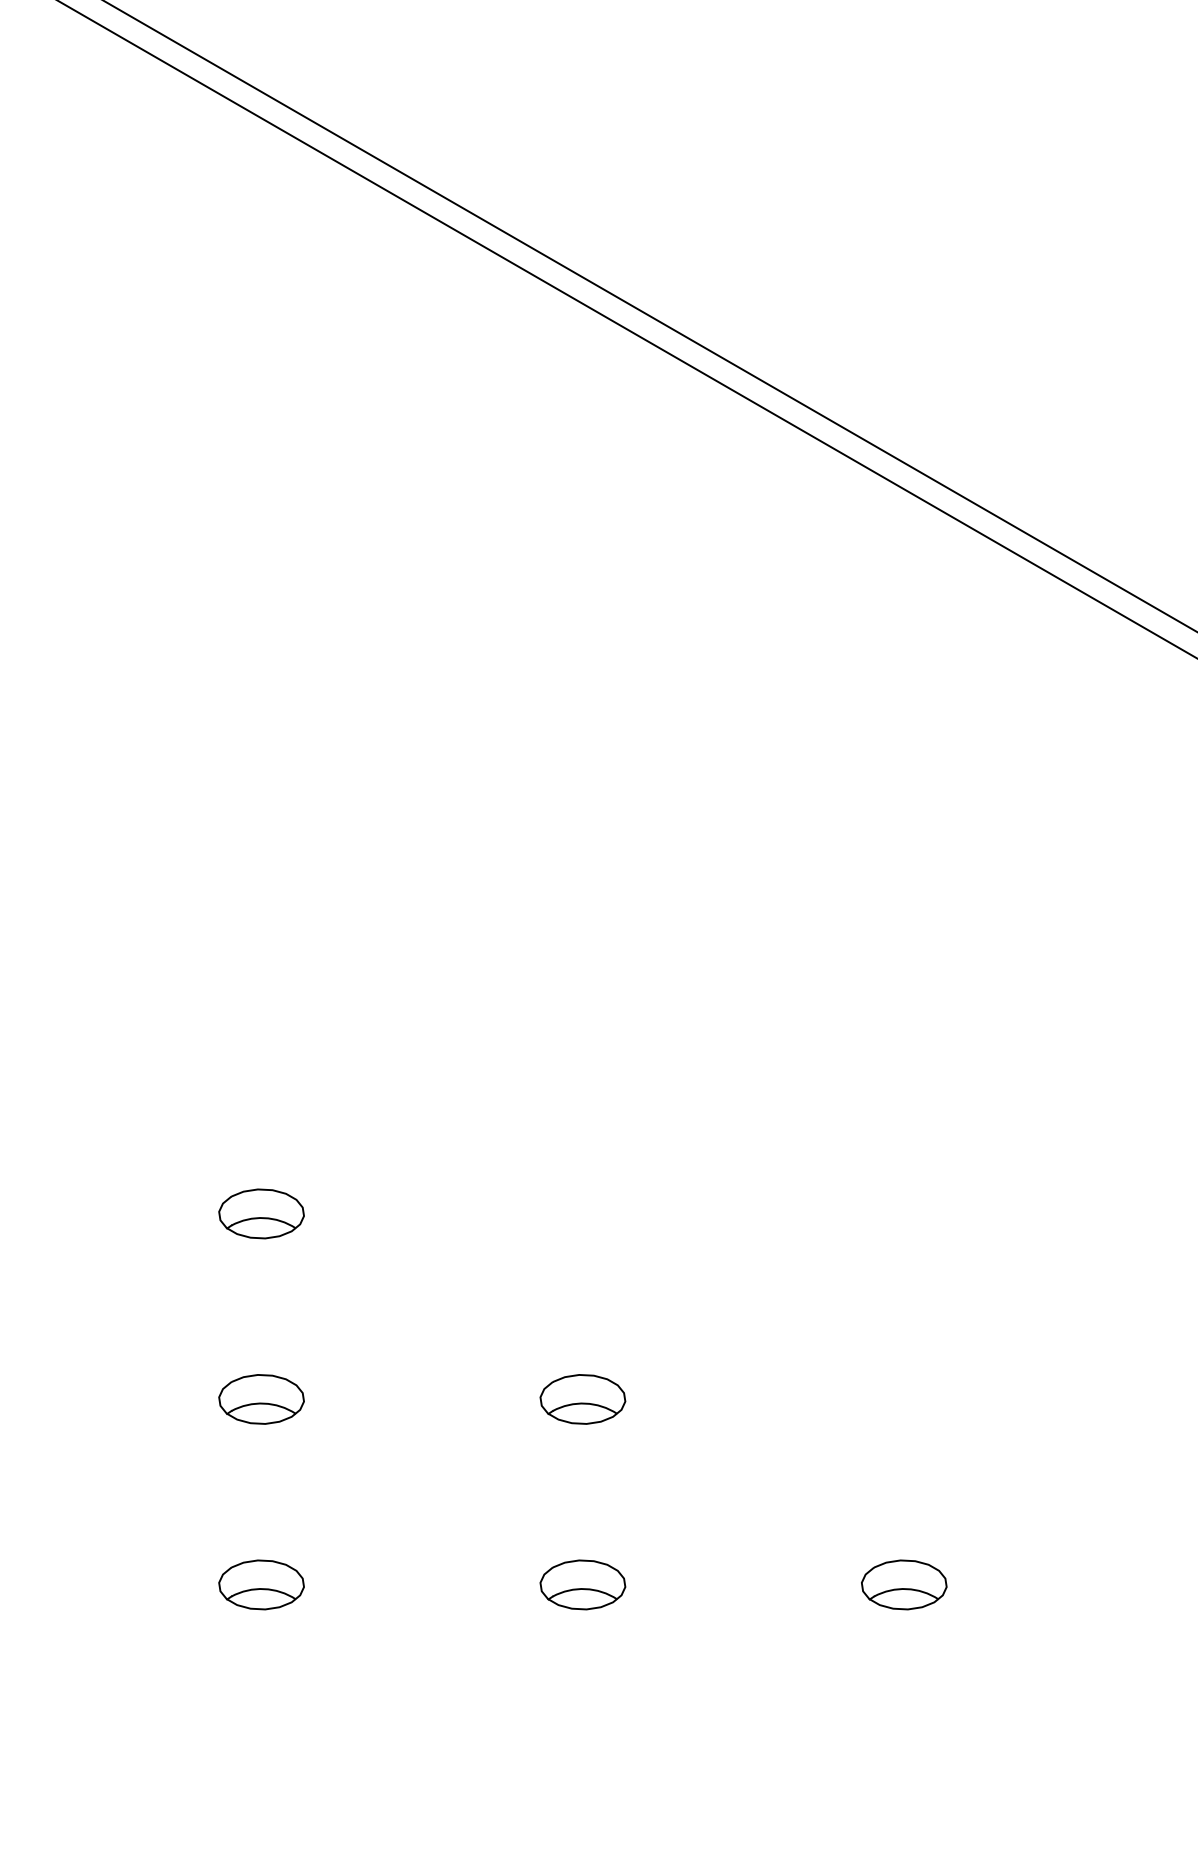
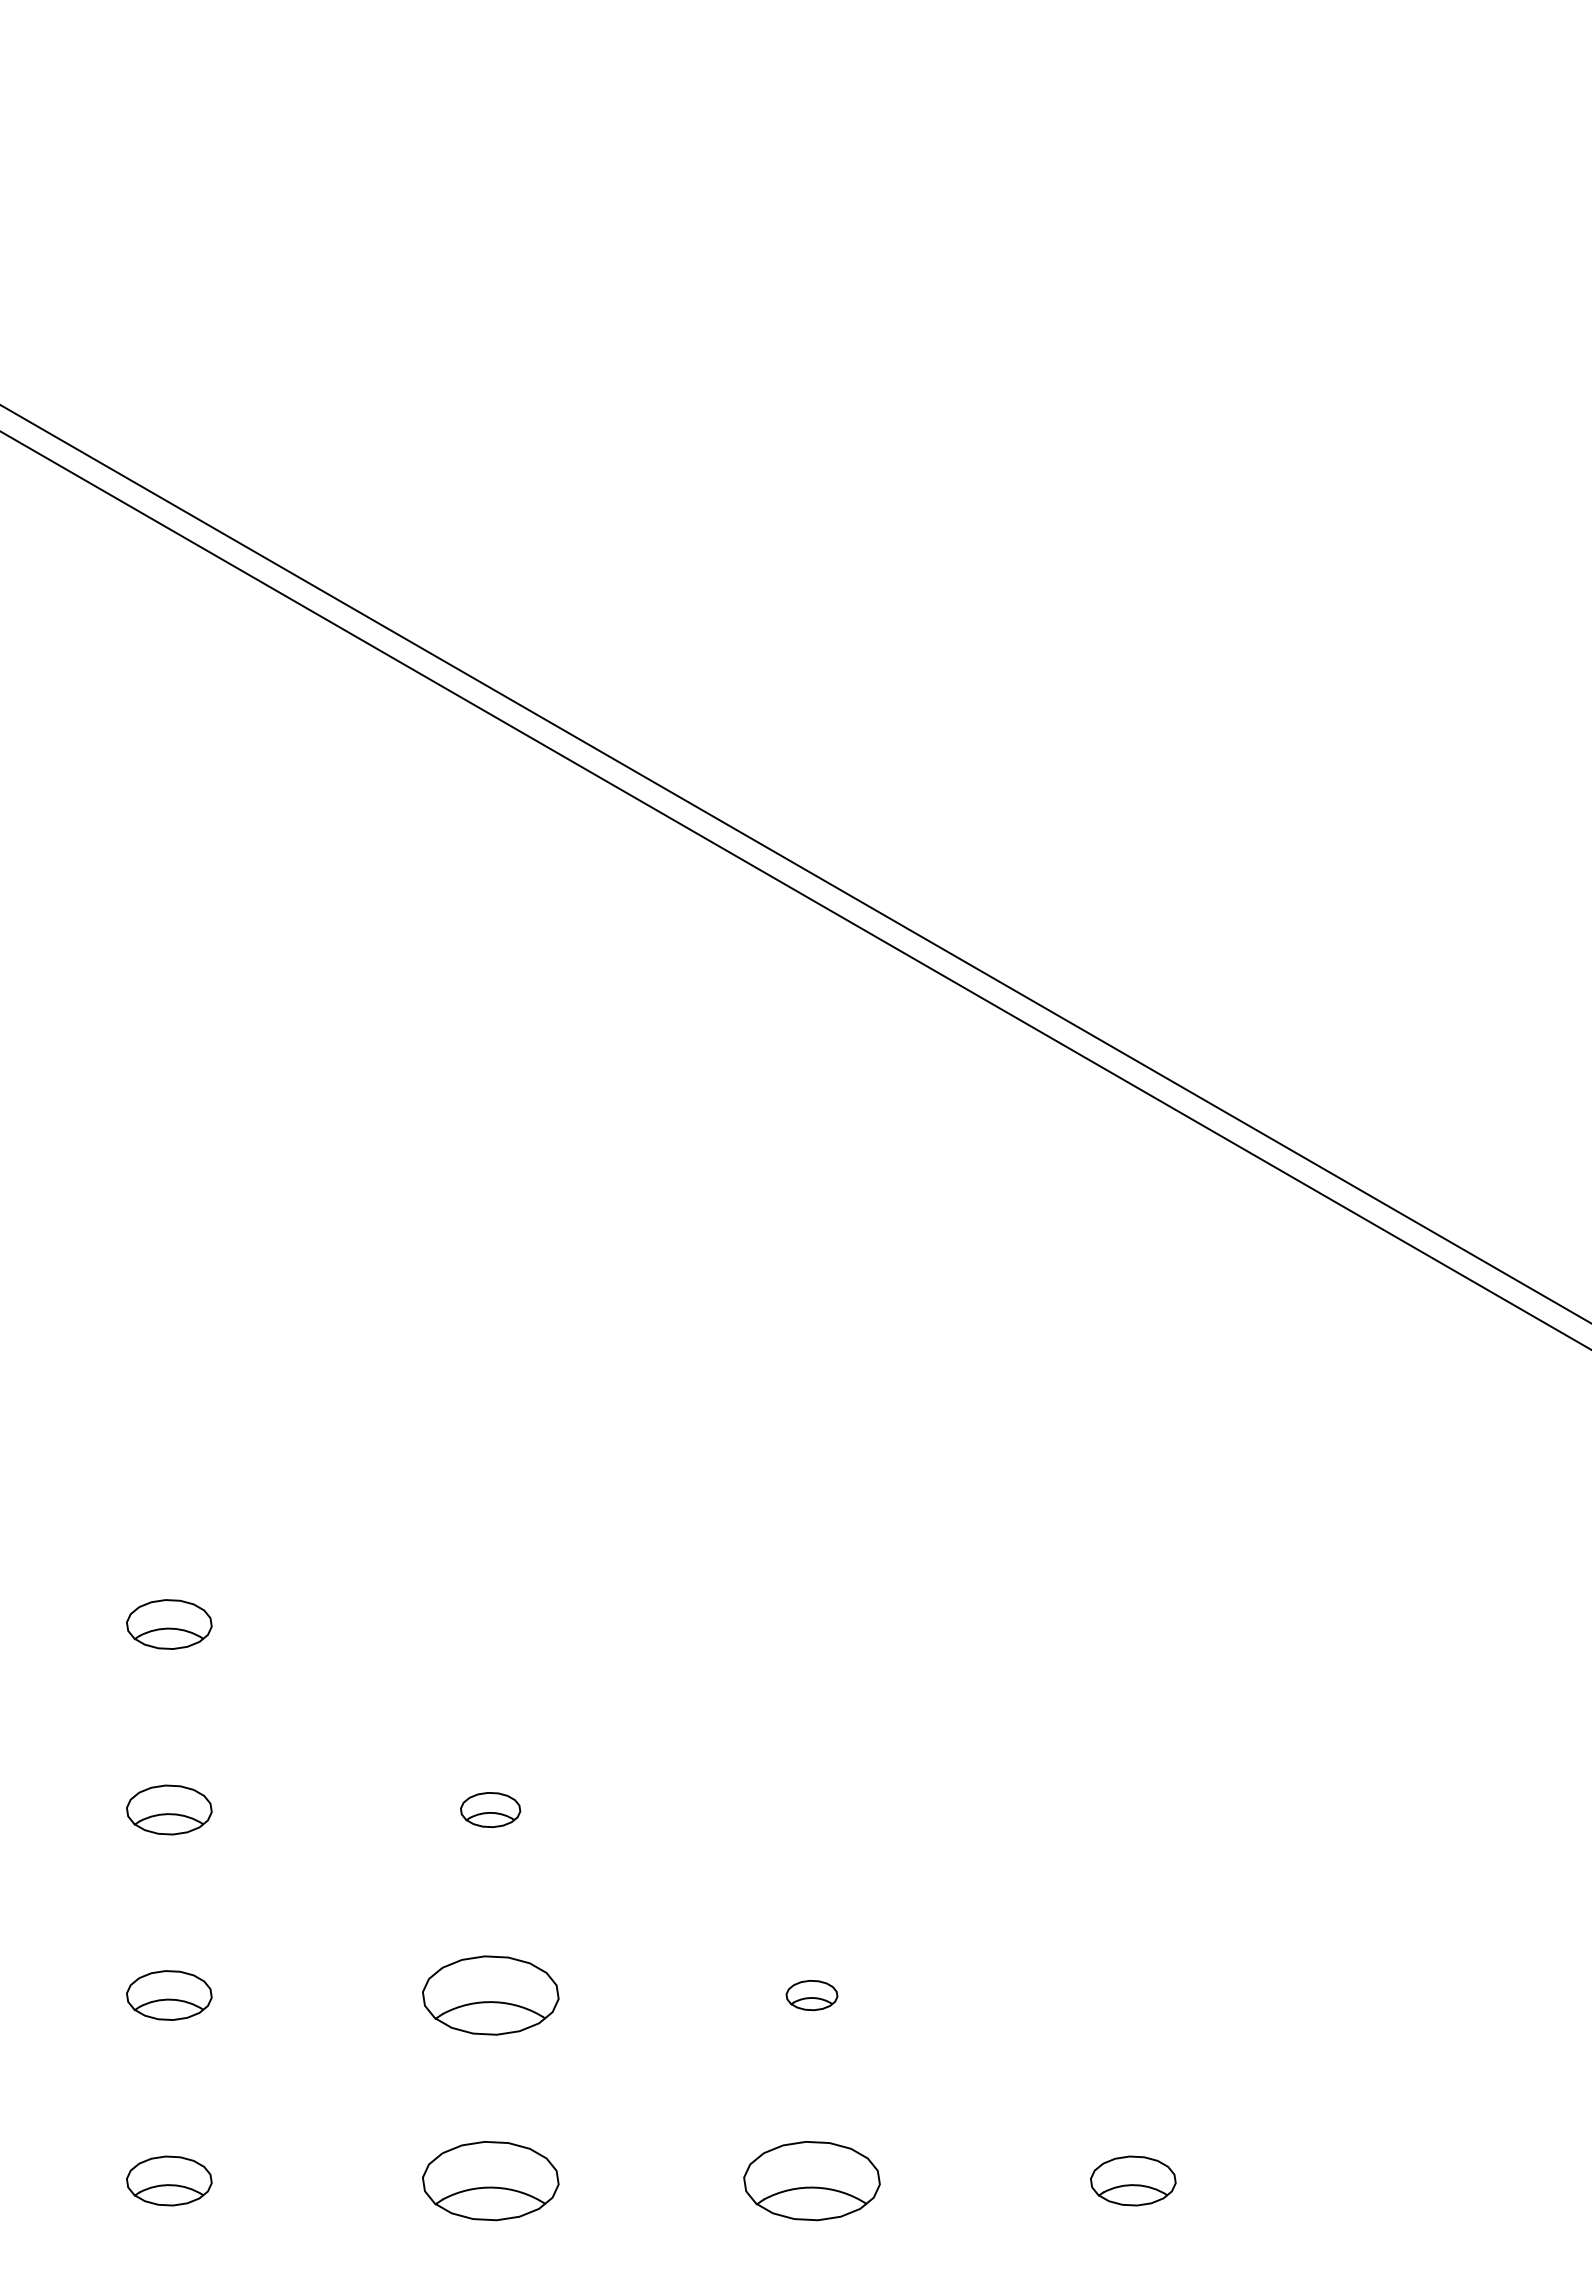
part: (261, 1213) -> (490, 1809), size x0.7
part: (261, 1399) -> (490, 1995), size x1.6
part: (582, 1399) -> (811, 1995), size x0.6
part: (261, 1584) -> (490, 2180), size x1.6
part: (582, 1584) -> (811, 2180), size x1.6

